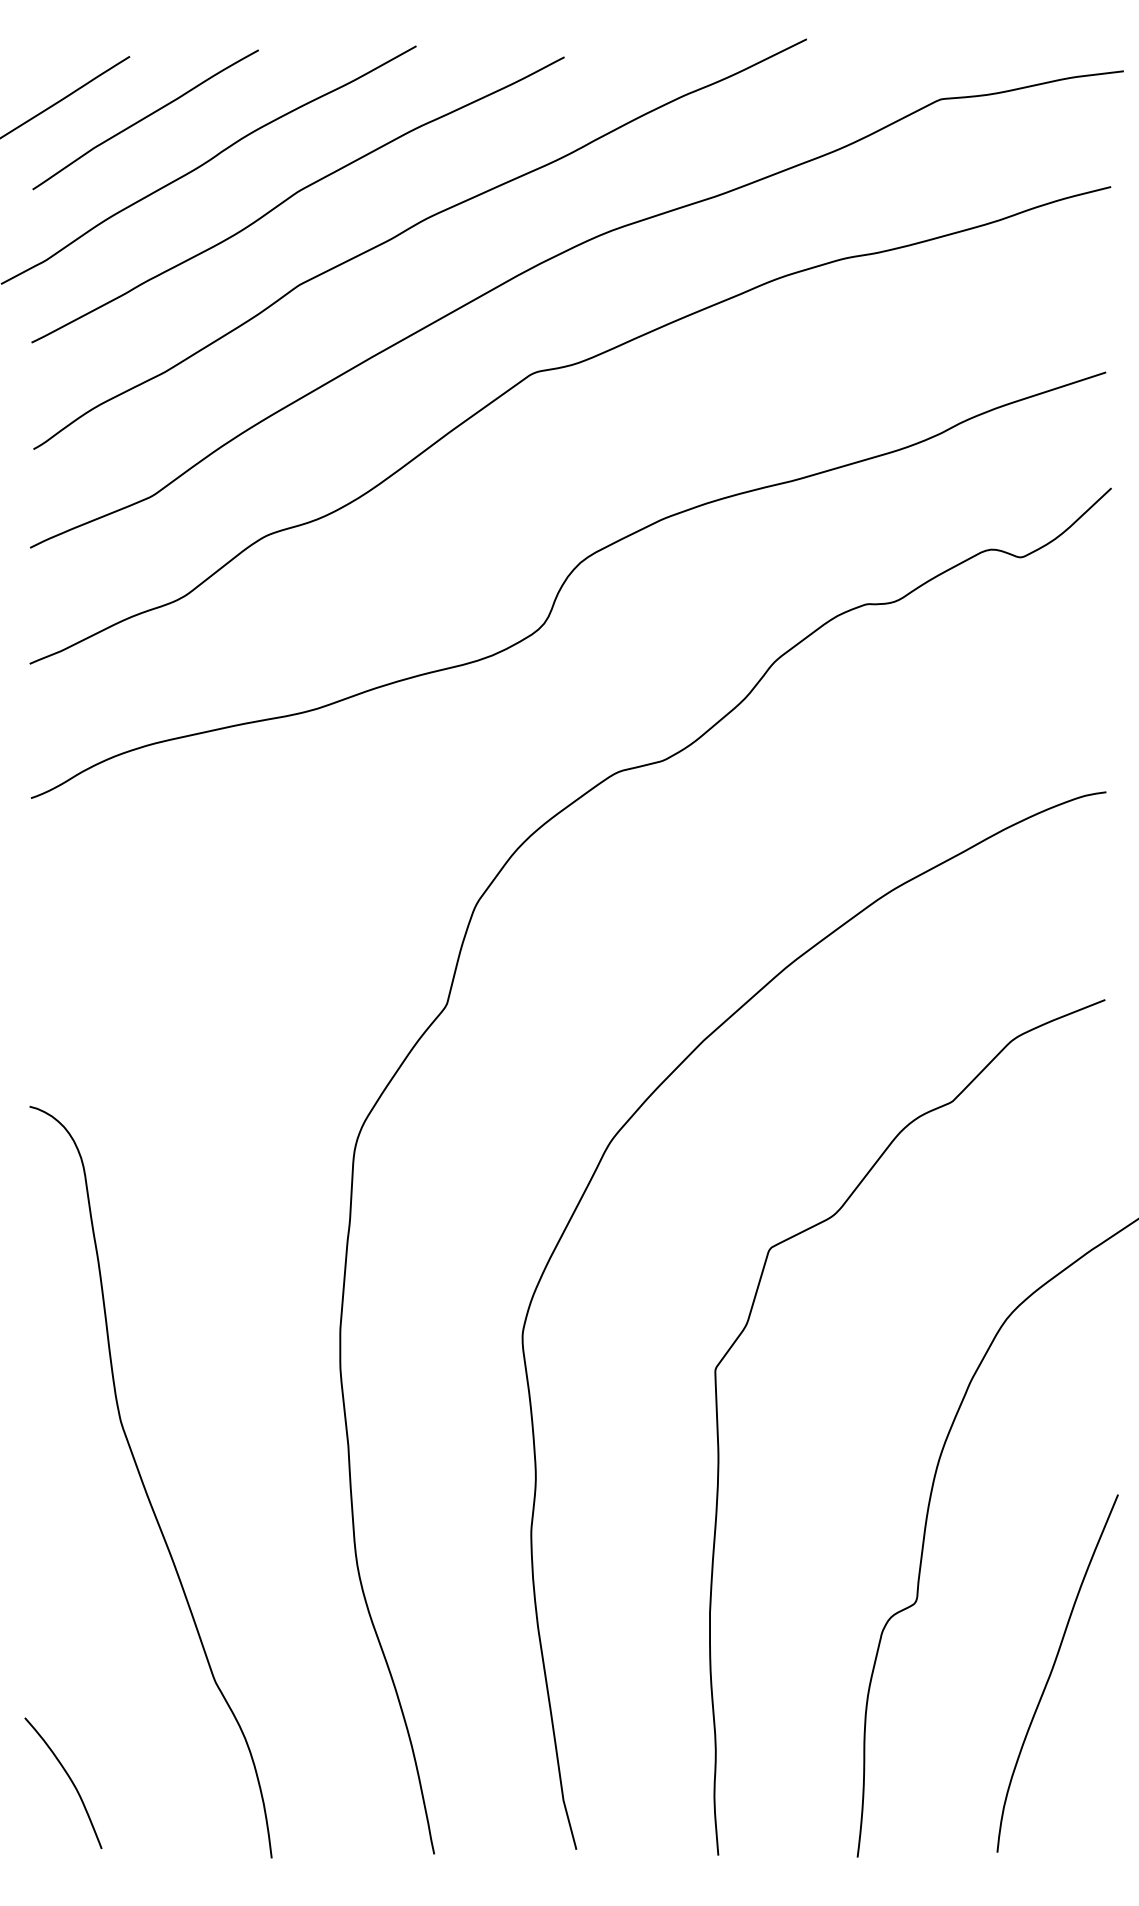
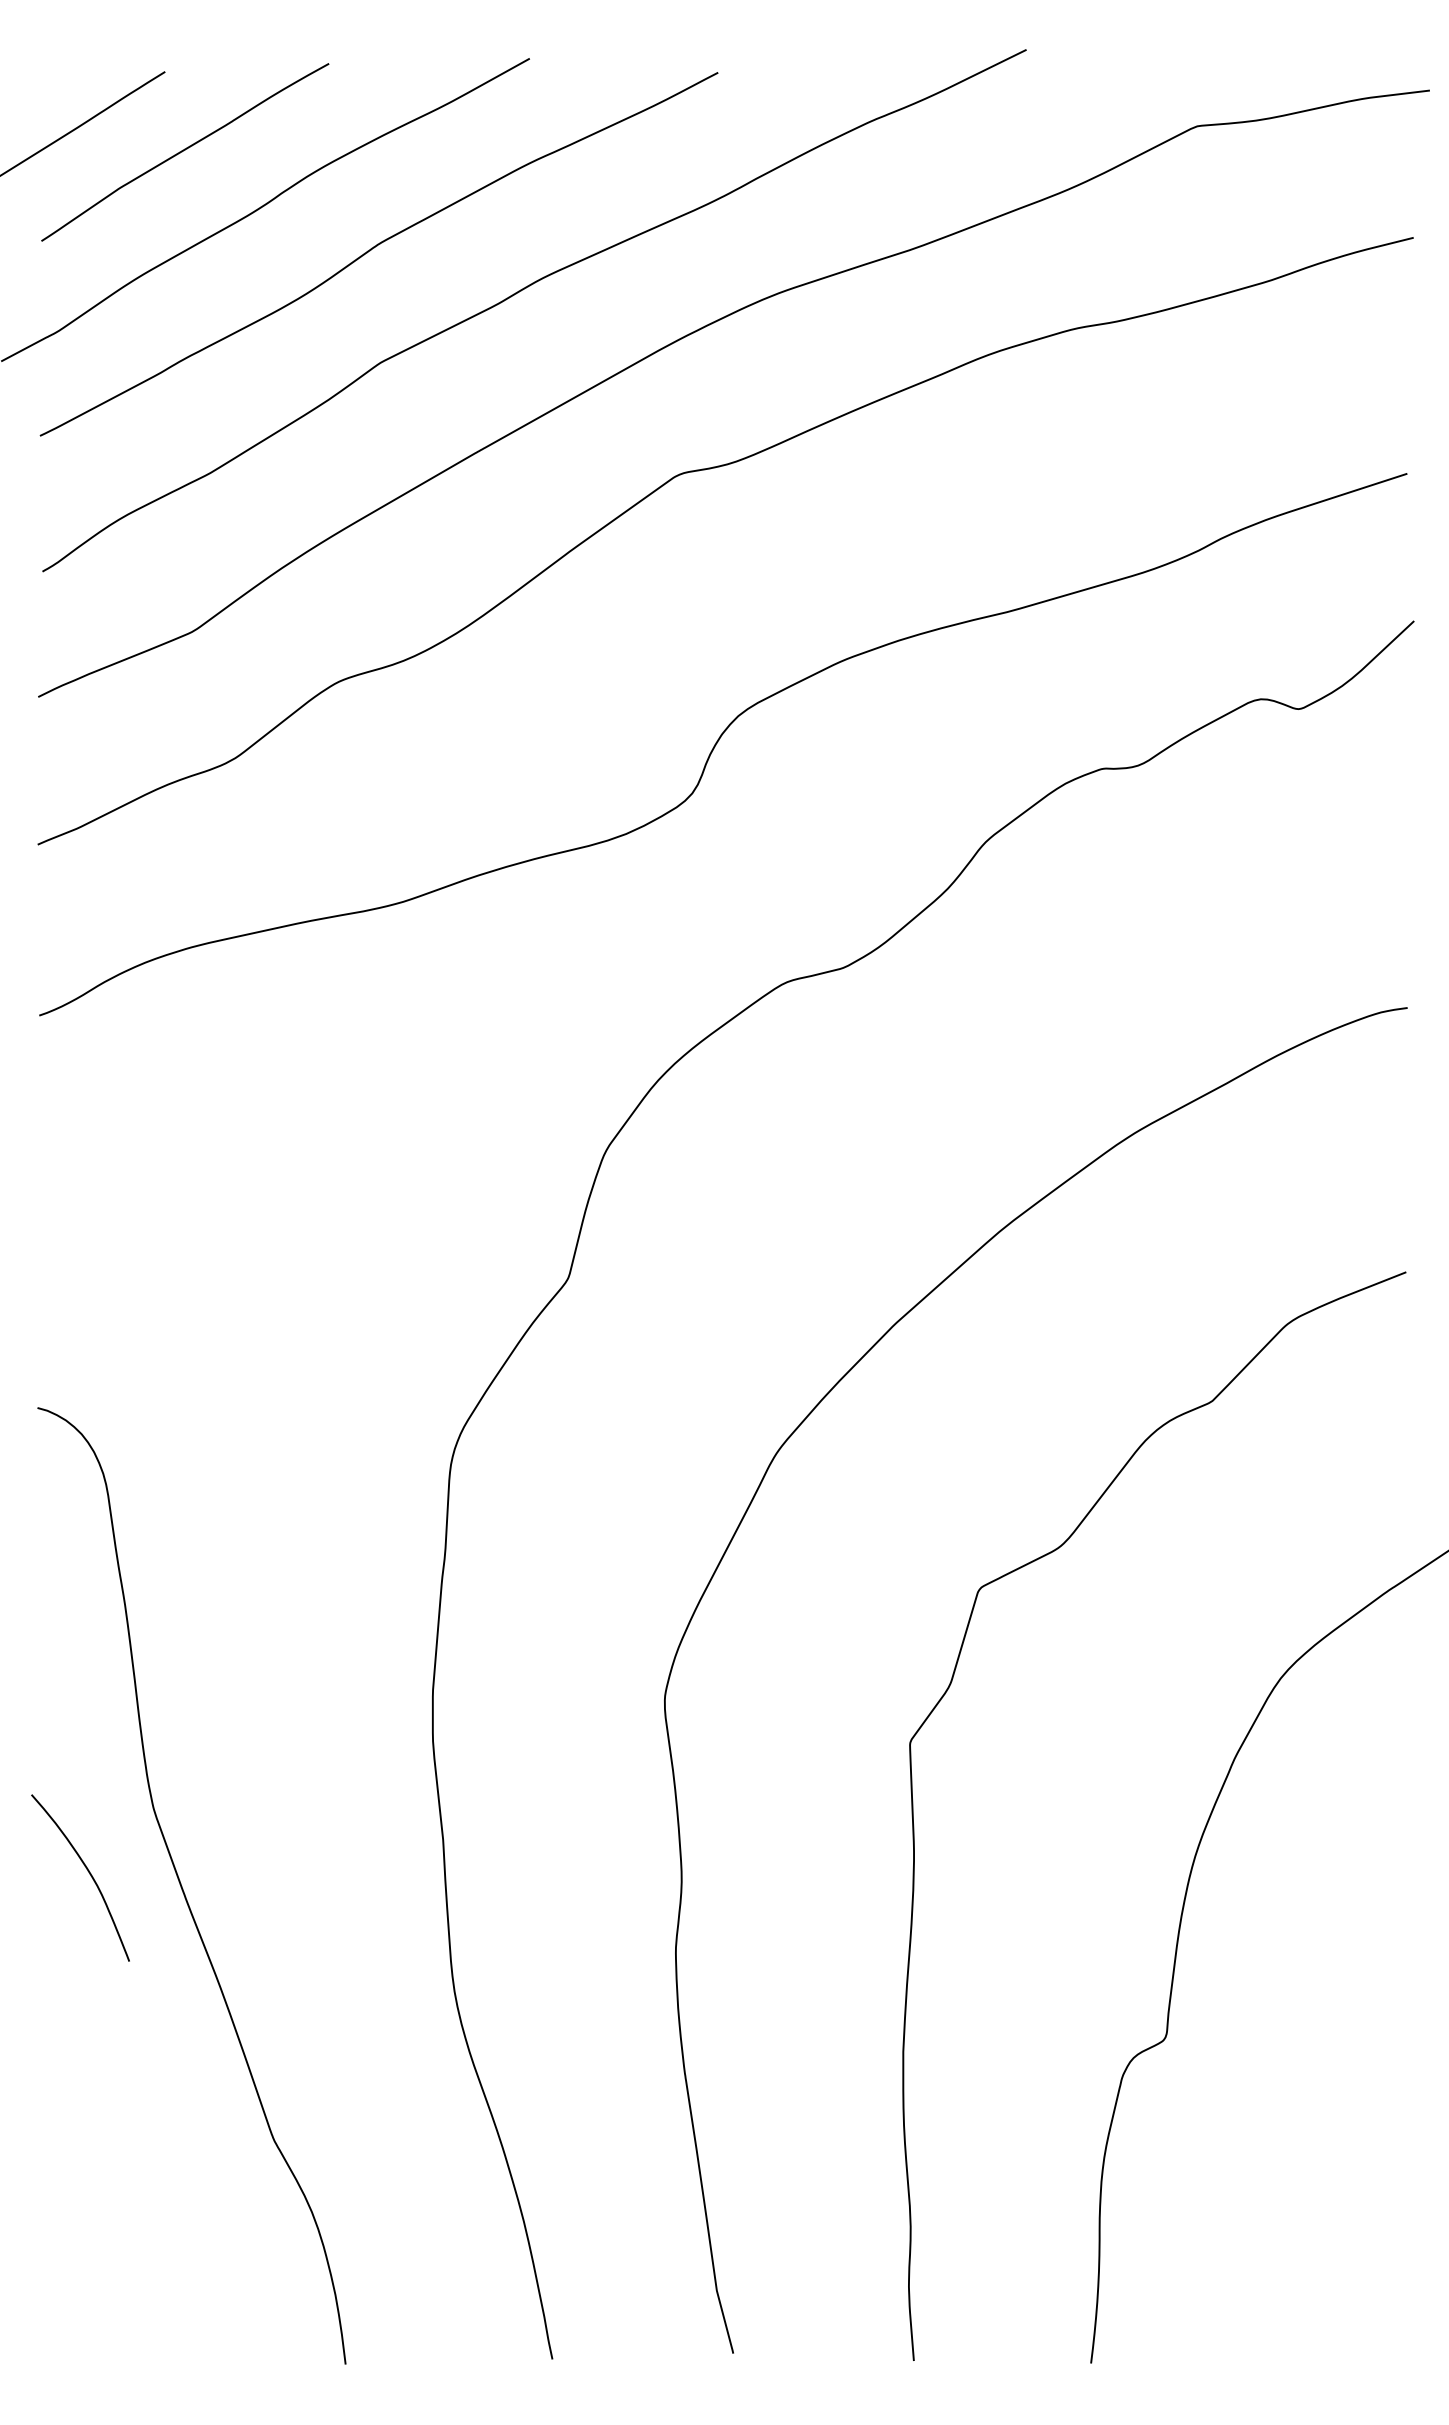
curve: (1052, 1672) -> (1338, 2128), removed
curve: (68, 1778) -> (87, 1871), moved

